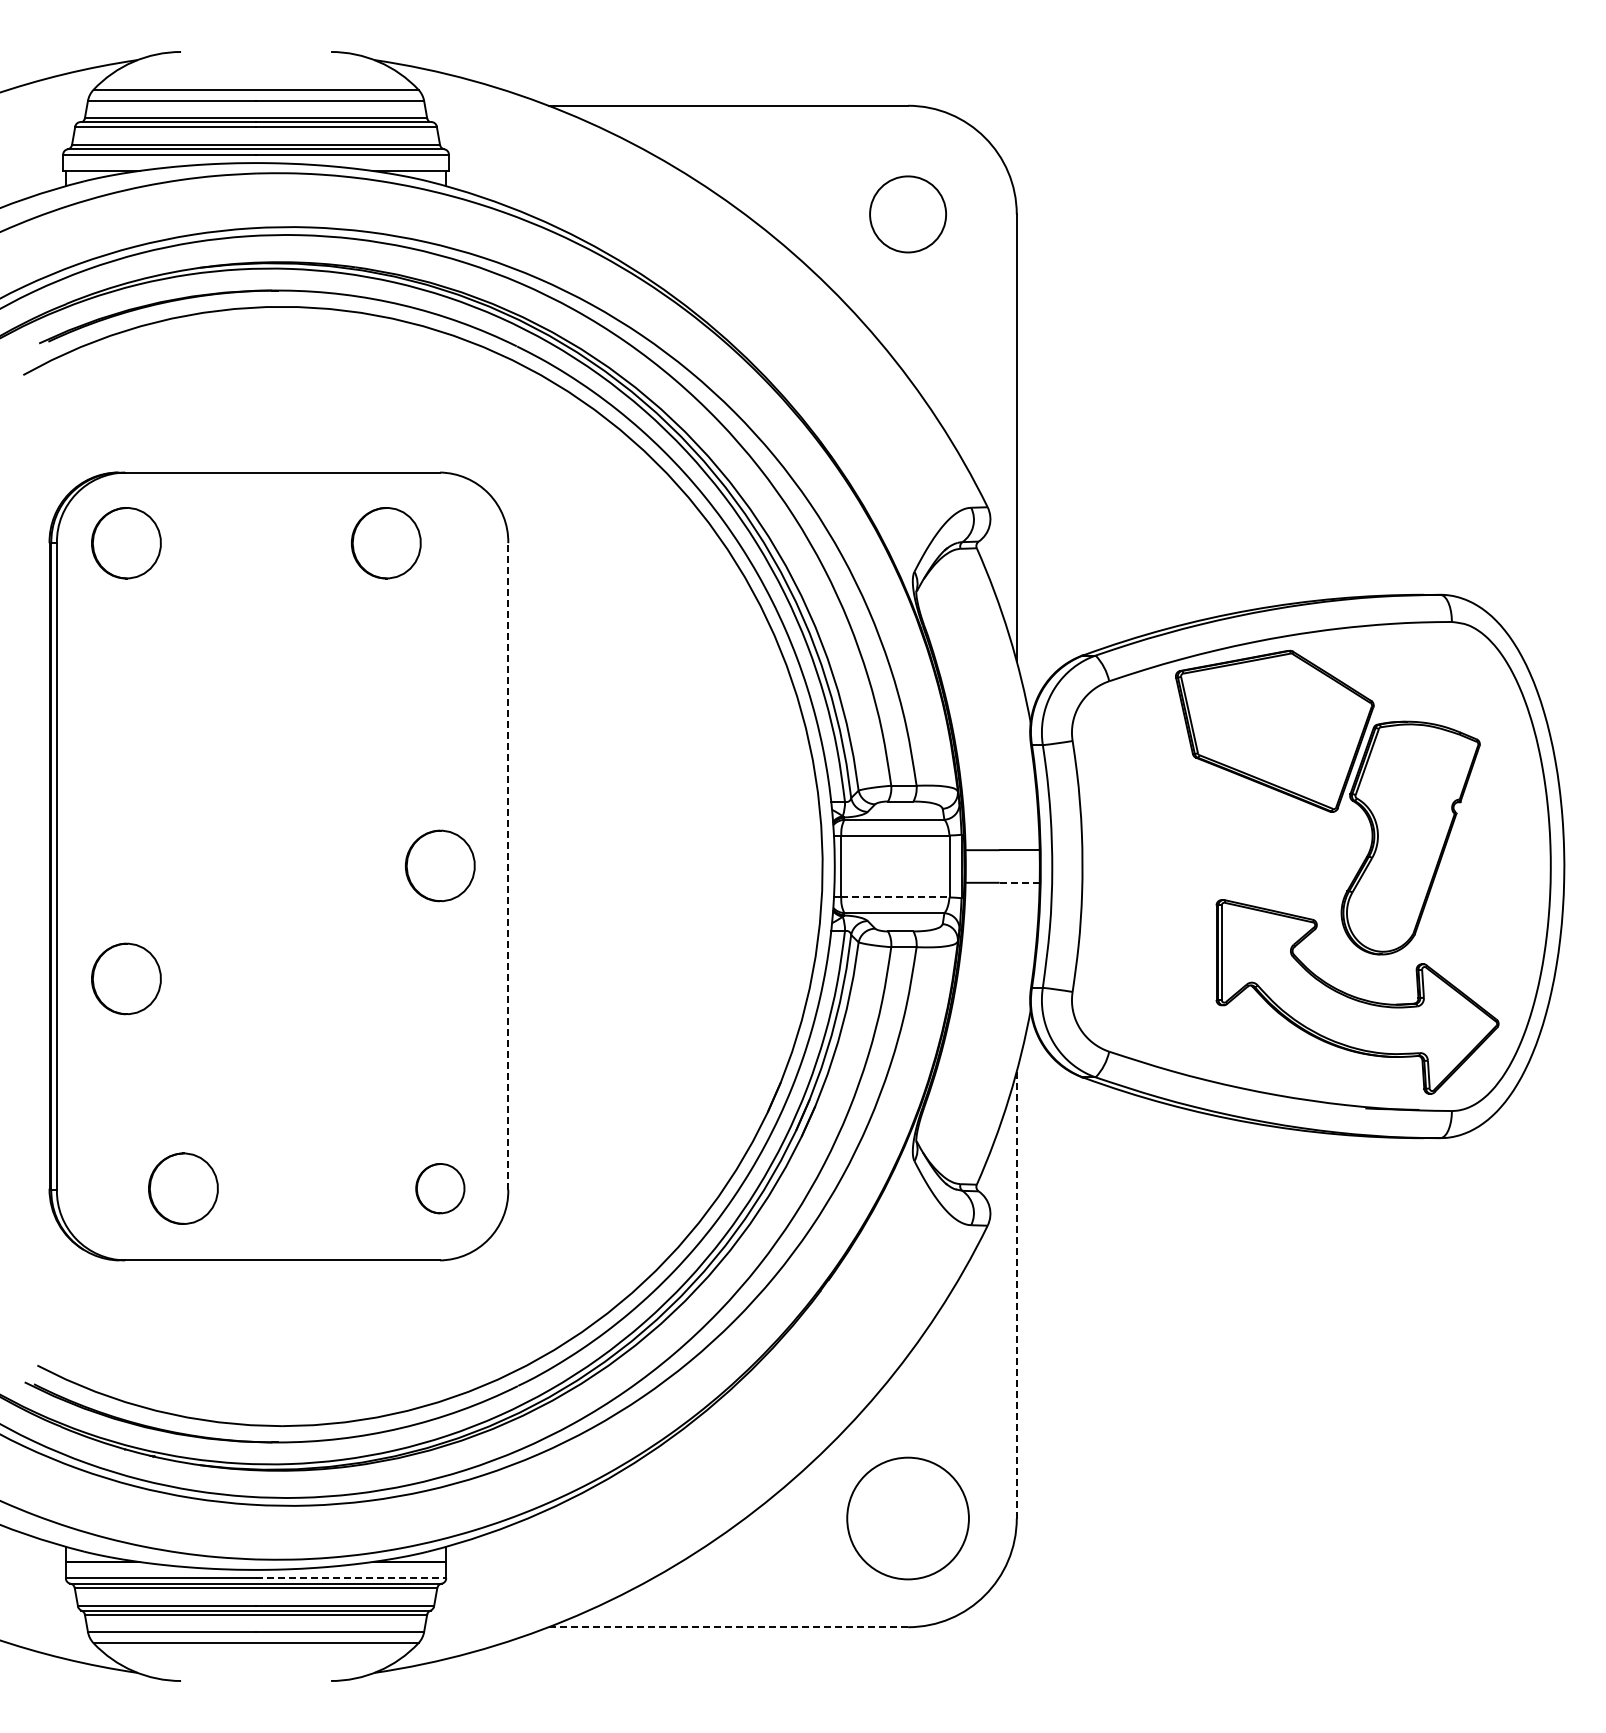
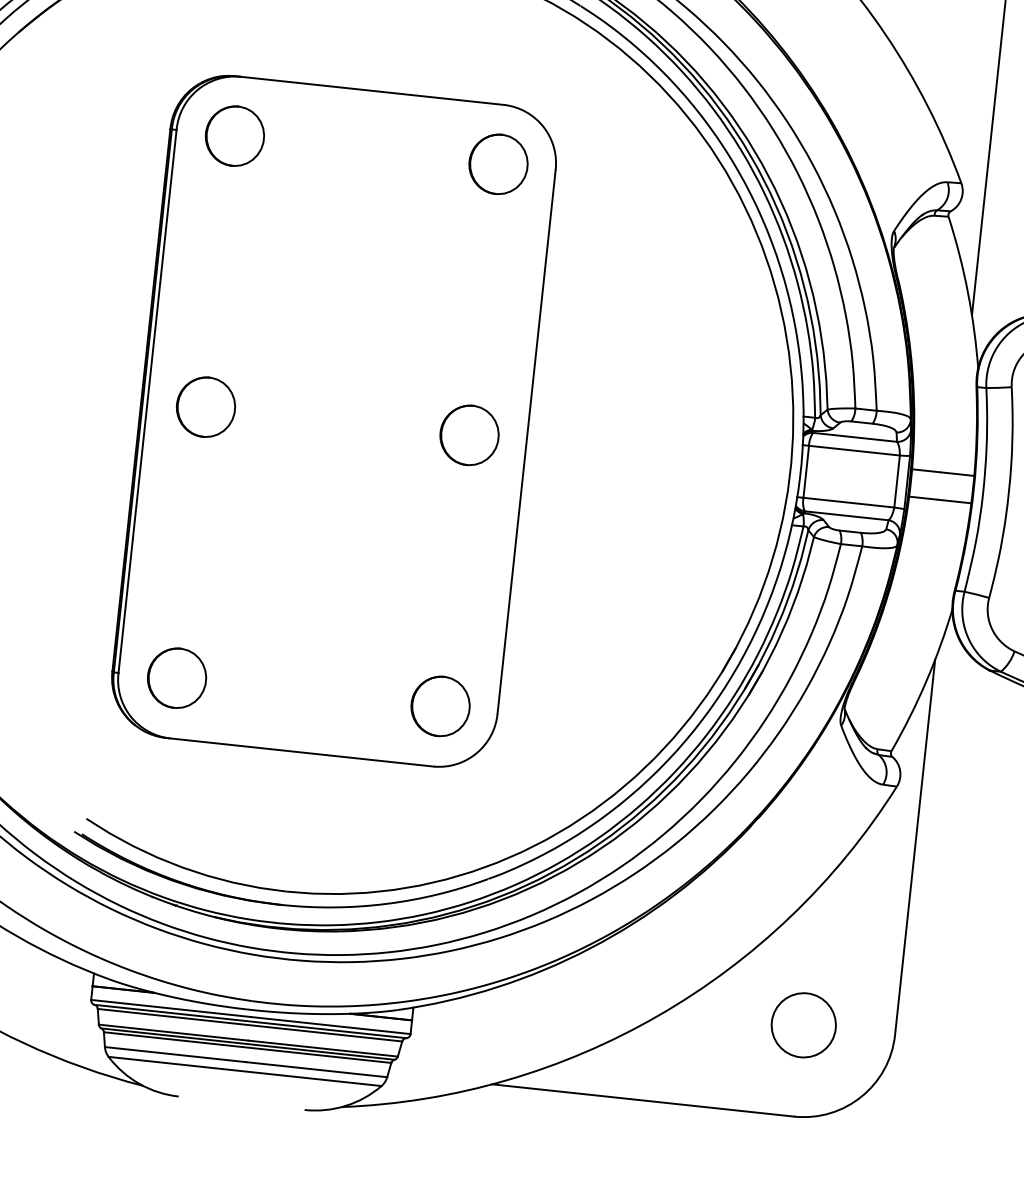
part: (386, 543) -> (498, 164), moved
line: (508, 866) -> (526, 441), dashed -> solid
line: (1019, 882) -> (954, 501), dashed -> solid
line: (895, 897) -> (848, 502), dashed -> solid
part: (126, 978) -> (206, 406), moved
part: (183, 1188) -> (177, 678), moved
part: (440, 1188) -> (440, 706), size x1.43
line: (1016, 1294) -> (914, 846), dashed -> solid
circle: (908, 1518) -> (804, 1025), size x0.62
line: (351, 1578) -> (331, 1025), dashed -> solid
line: (728, 1627) -> (643, 1100), dashed -> solid

